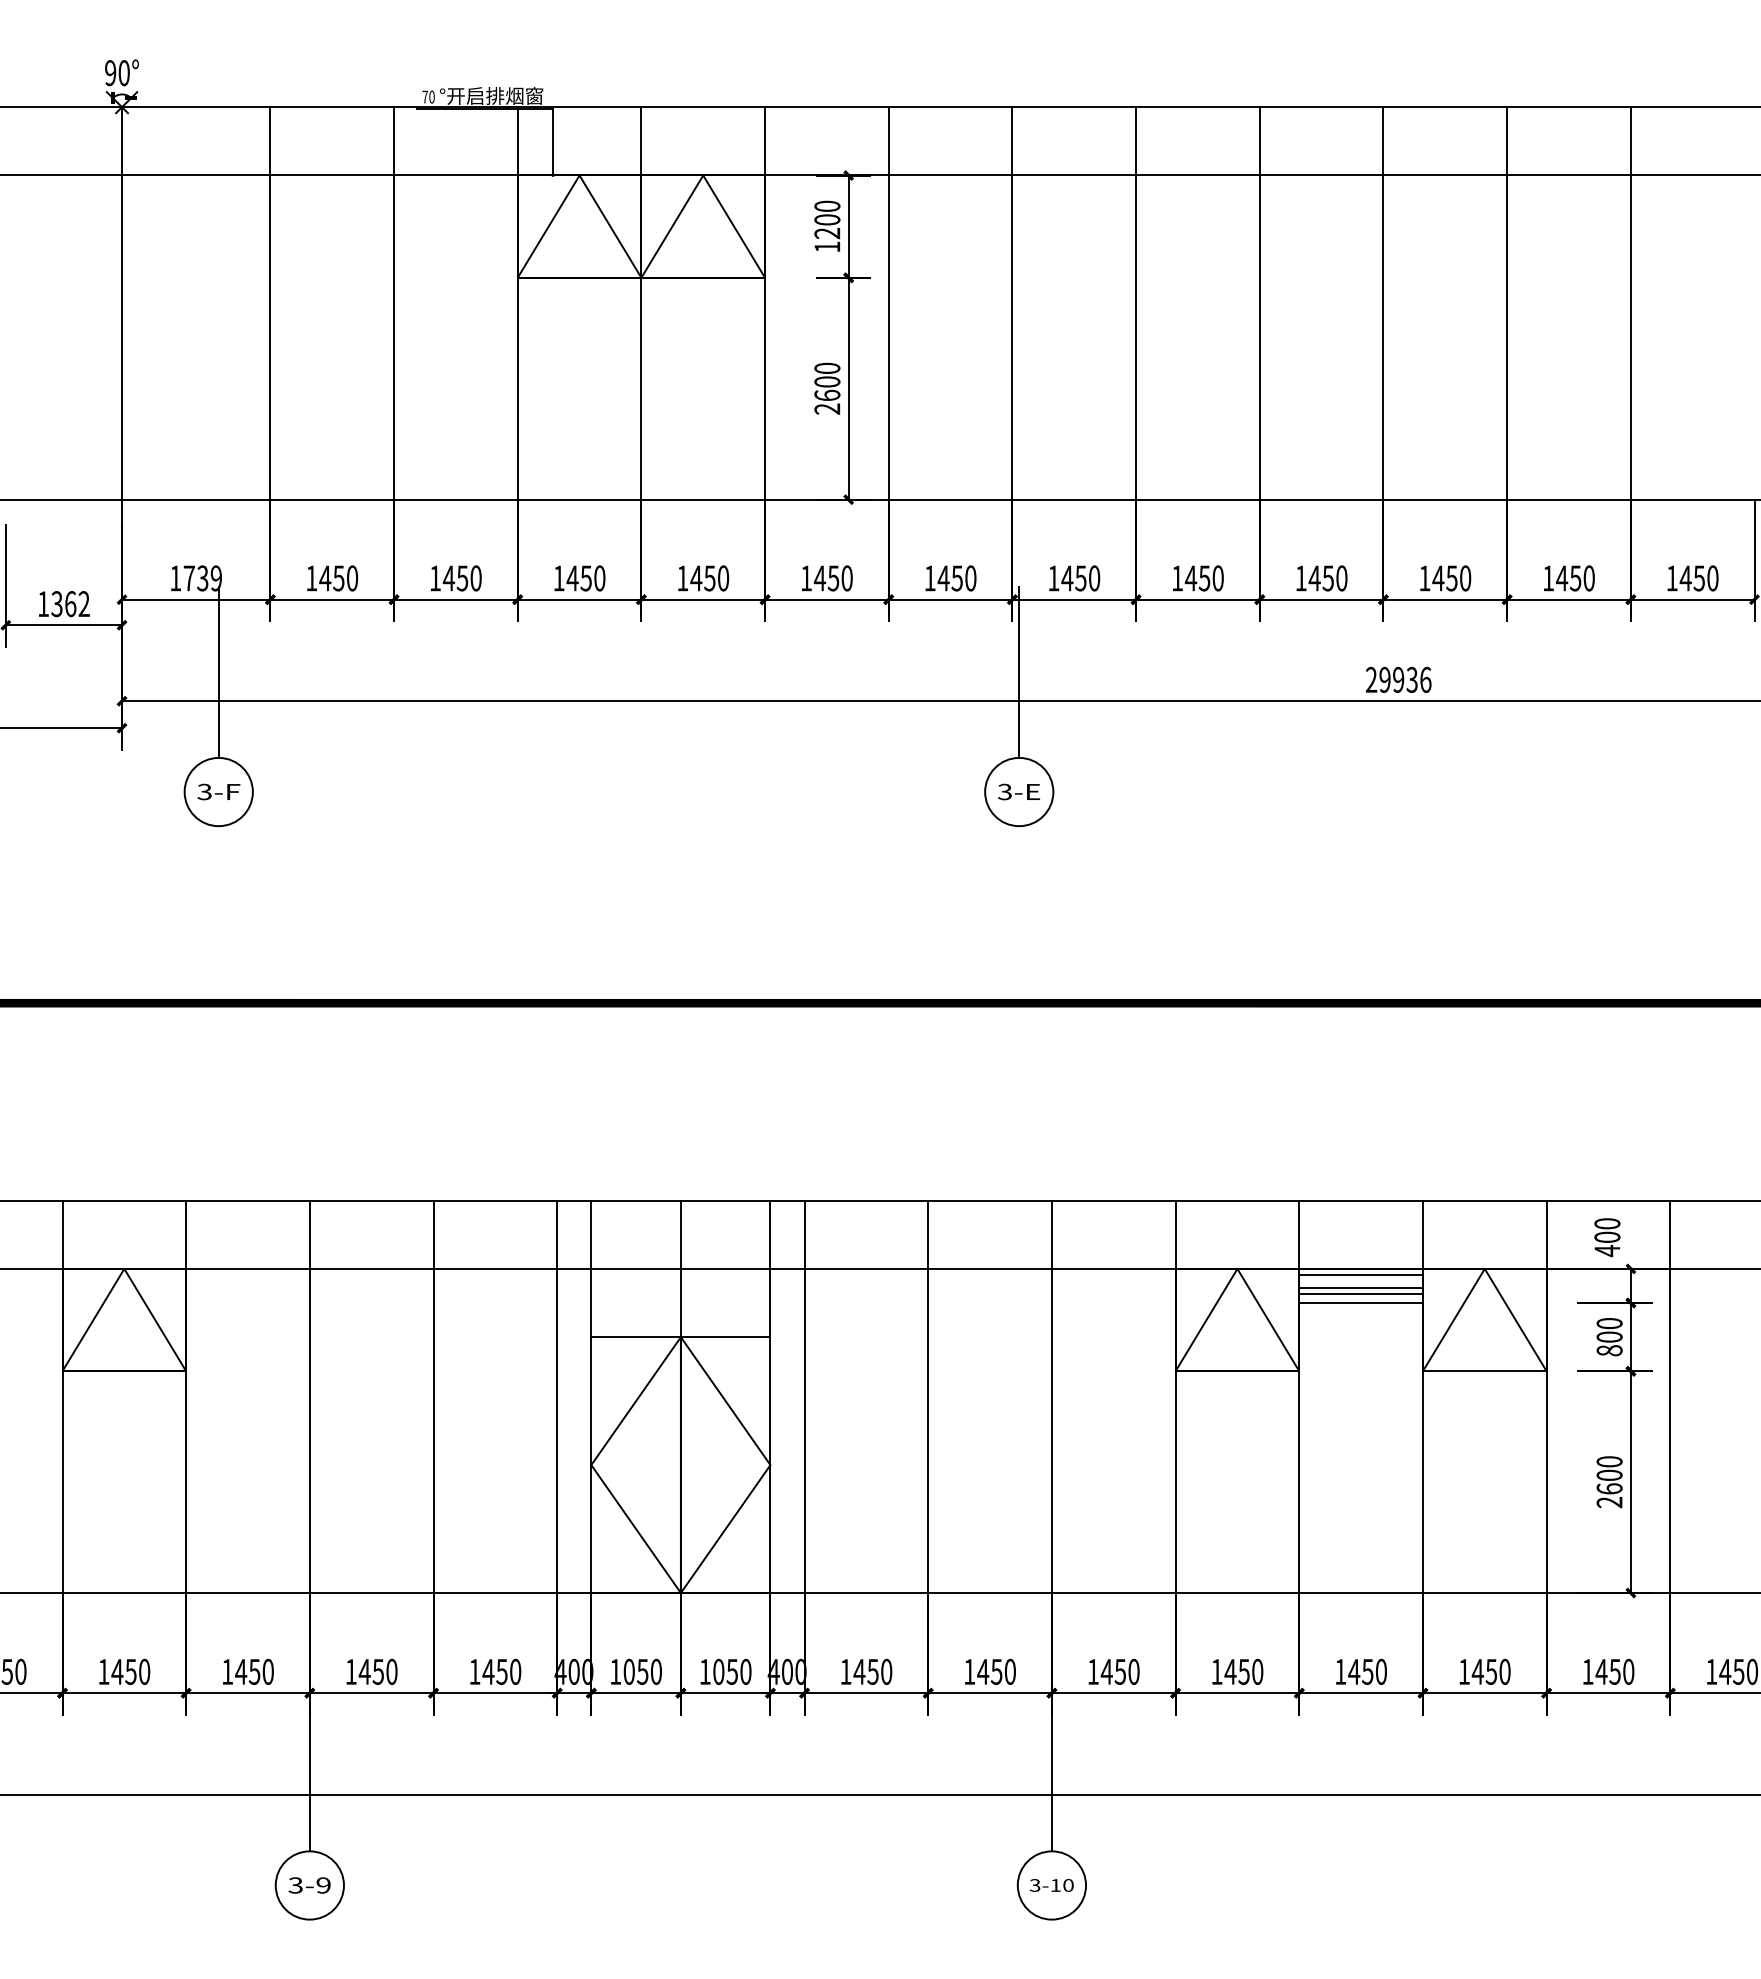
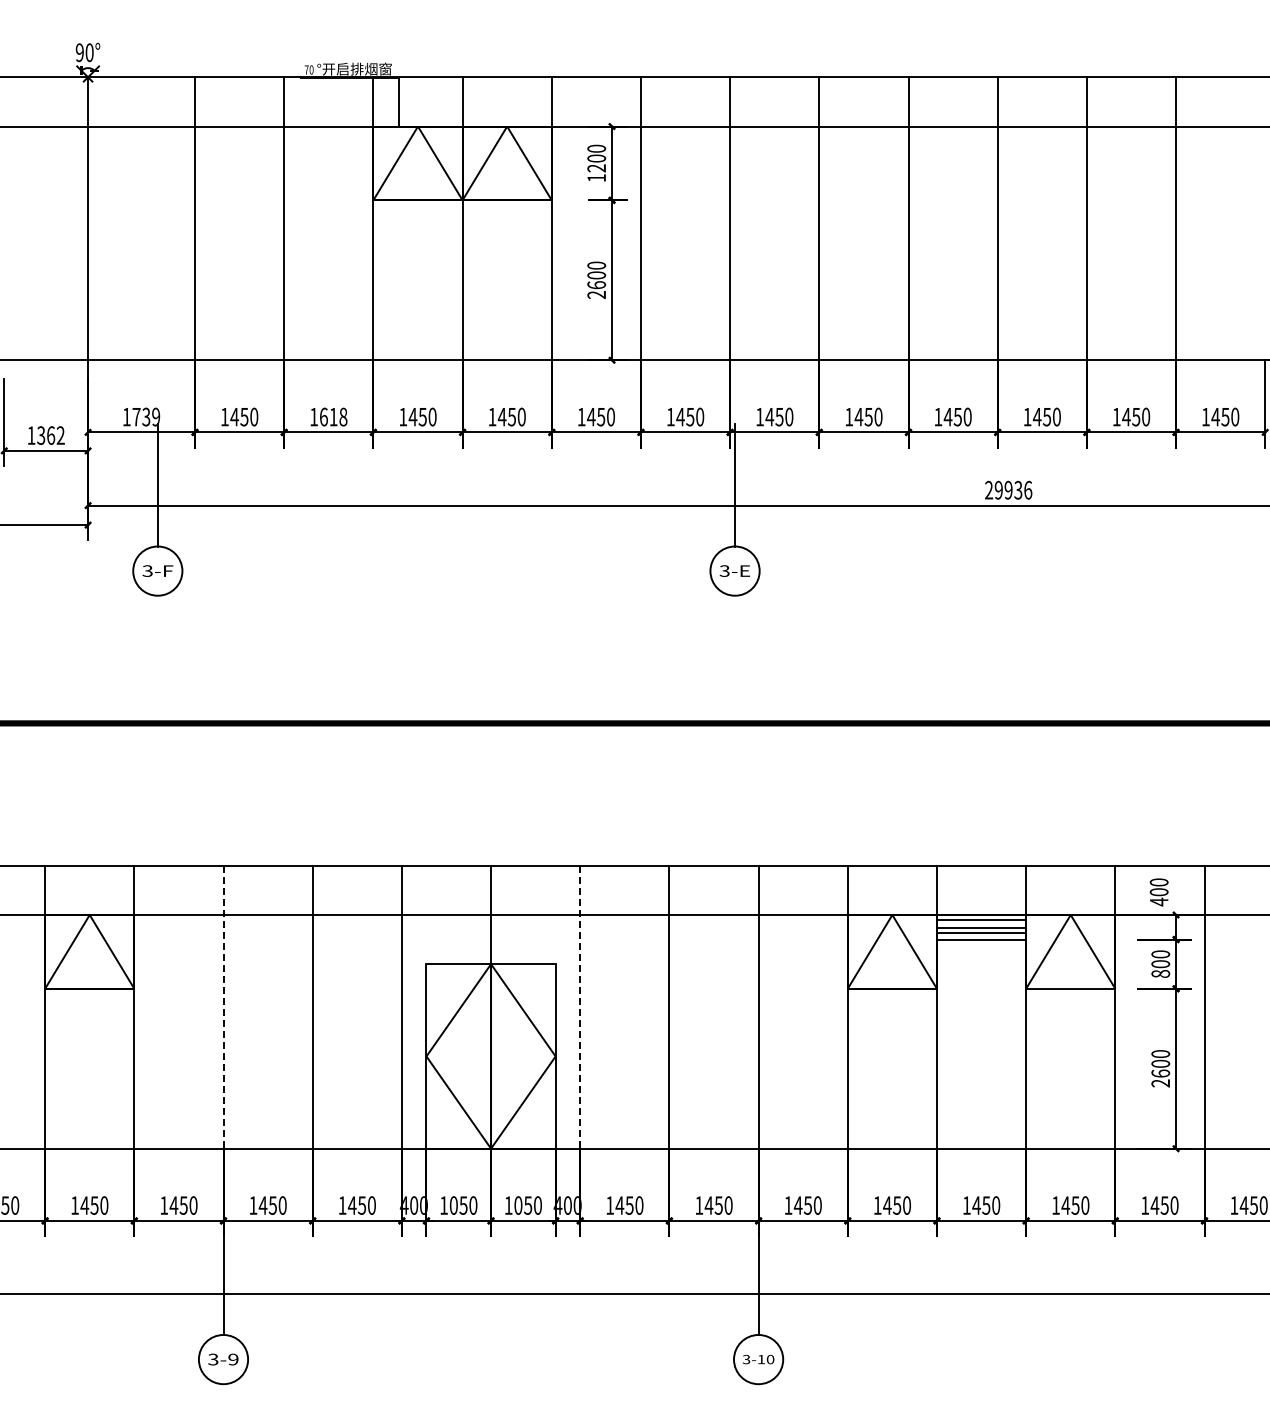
text: (462, 577) -> (333, 416), 1450 -> 1618
line: (591, 1268) -> (426, 914), removed
line: (770, 1268) -> (555, 914), removed
line: (309, 1397) -> (223, 1007), solid -> dashed
line: (804, 1397) -> (580, 1007), solid -> dashed

